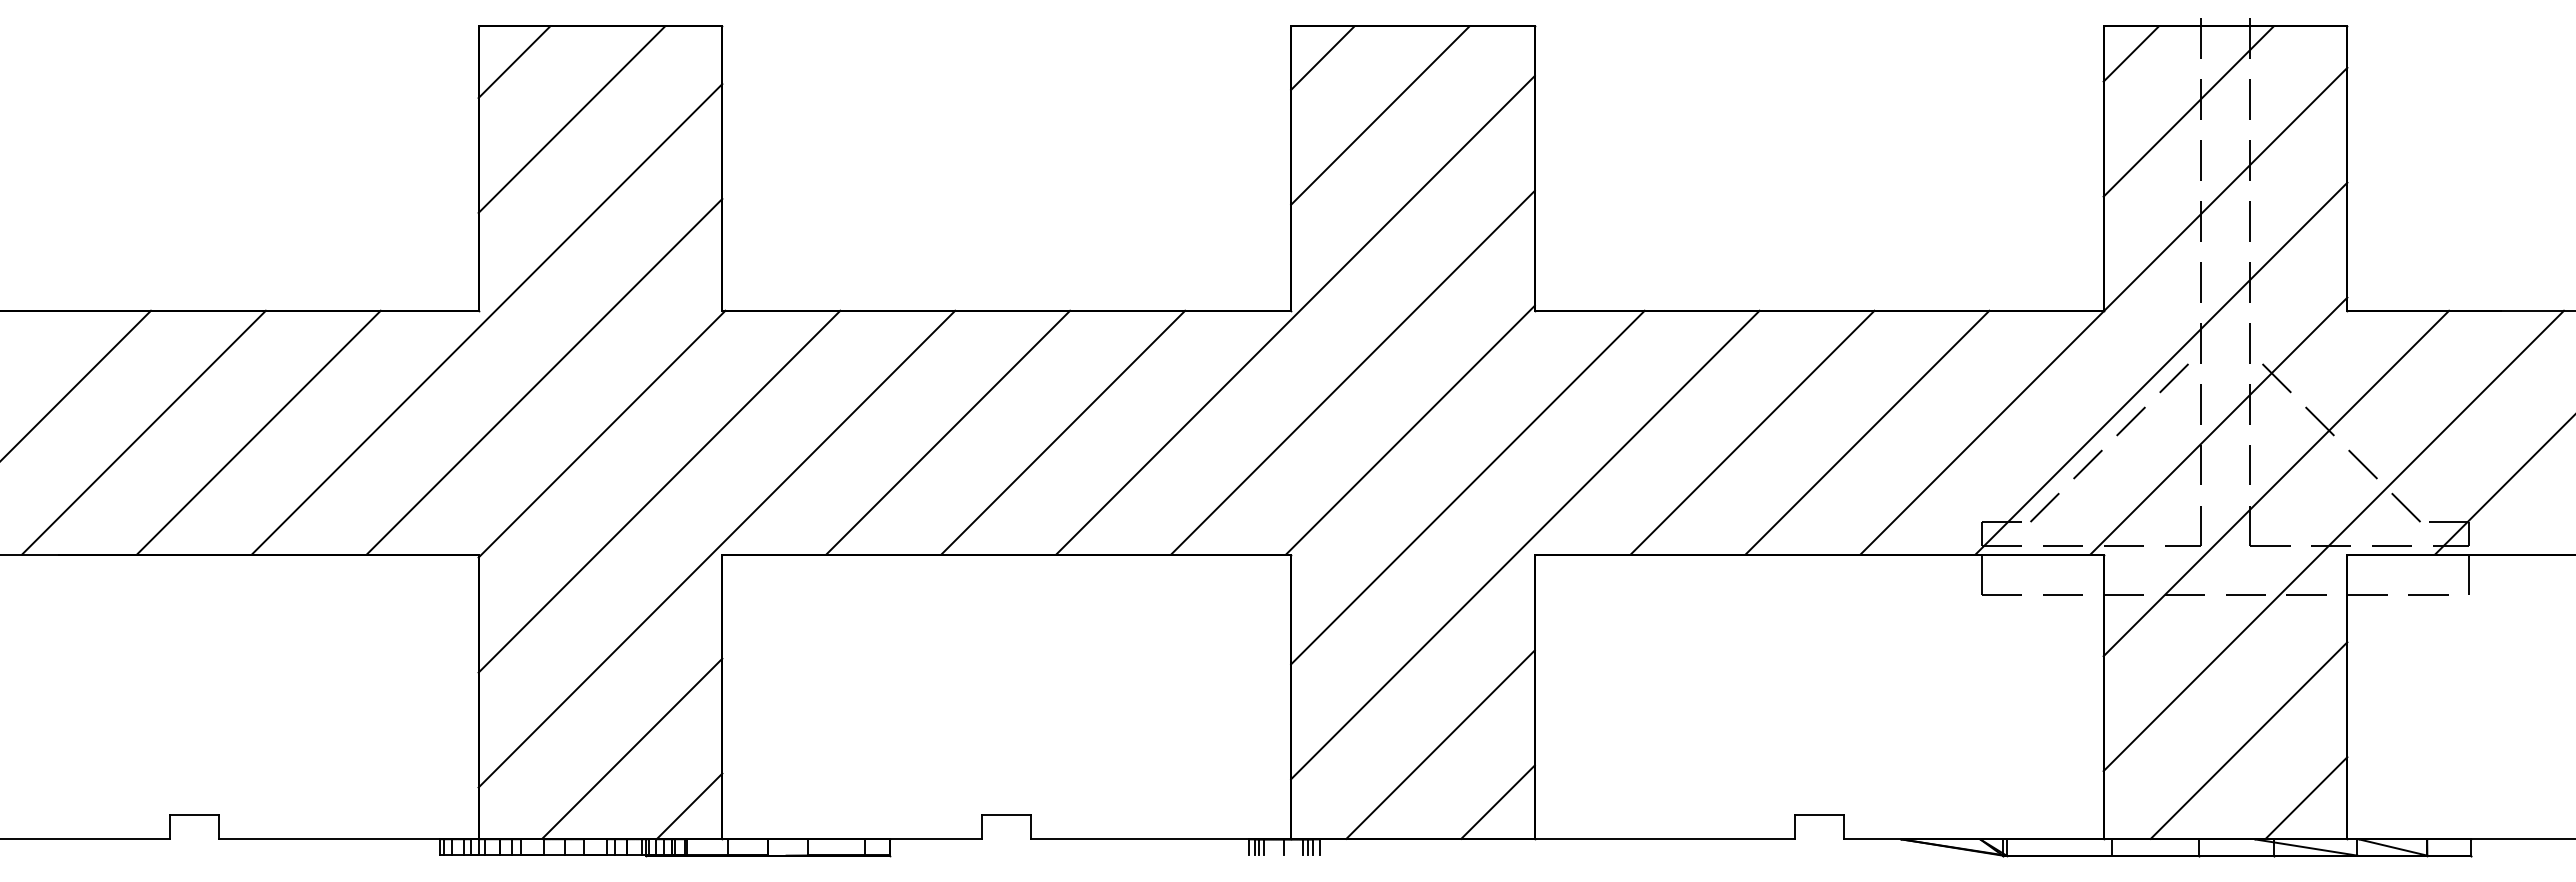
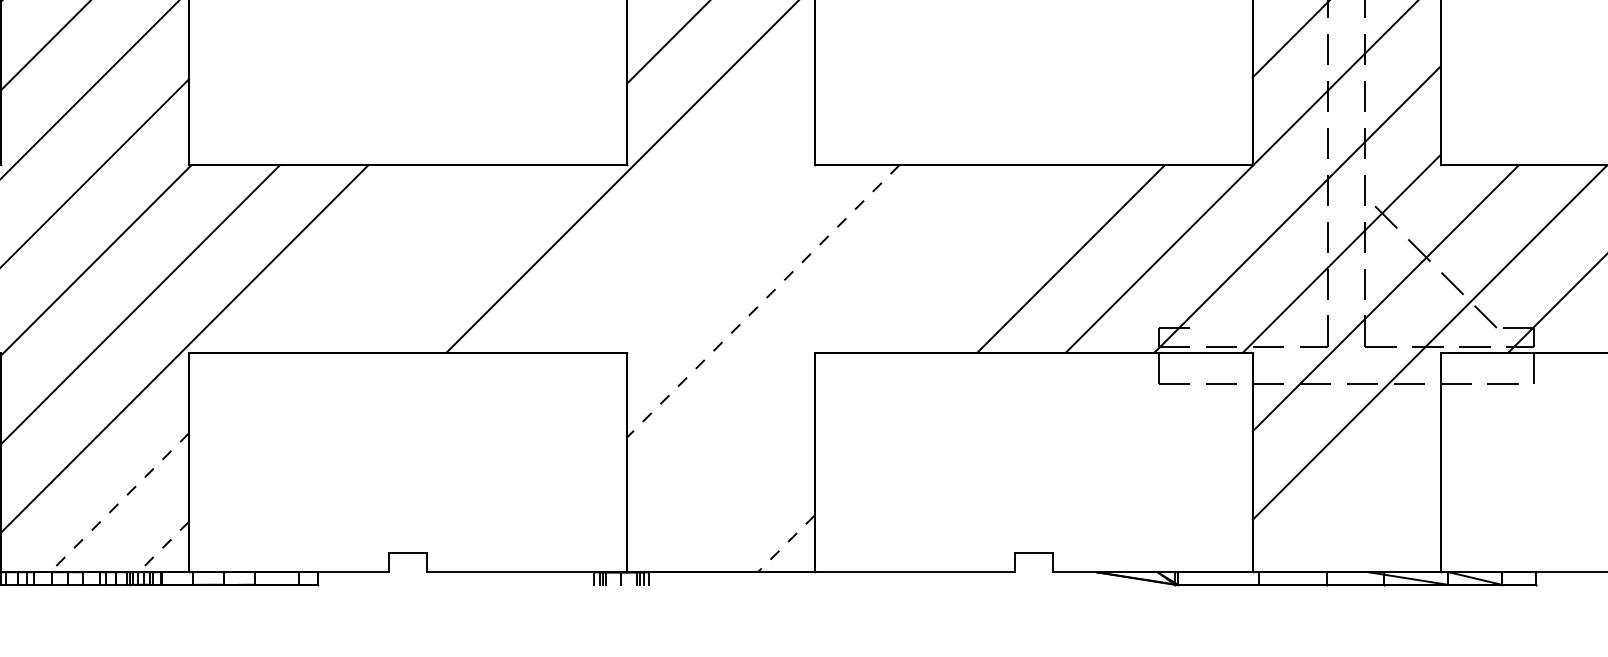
line: (1352, 372) -> (674, 212), removed
line: (1410, 429) -> (719, 256), removed
line: (948, 432) -> (363, 259), removed
line: (1063, 432) -> (451, 259), removed
line: (1752, 432) -> (982, 259), removed
line: (2116, 435) -> (1262, 261), removed
line: (1467, 487) -> (762, 301), solid -> dashed
line: (1525, 544) -> (807, 345), removed
line: (2248, 740) -> (1364, 496), removed
line: (1440, 744) -> (742, 499), removed
line: (631, 749) -> (119, 503), solid -> dashed
line: (2306, 797) -> (1409, 540), removed
line: (1498, 802) -> (786, 543), solid -> dashed
line: (689, 806) -> (163, 547), solid -> dashed

